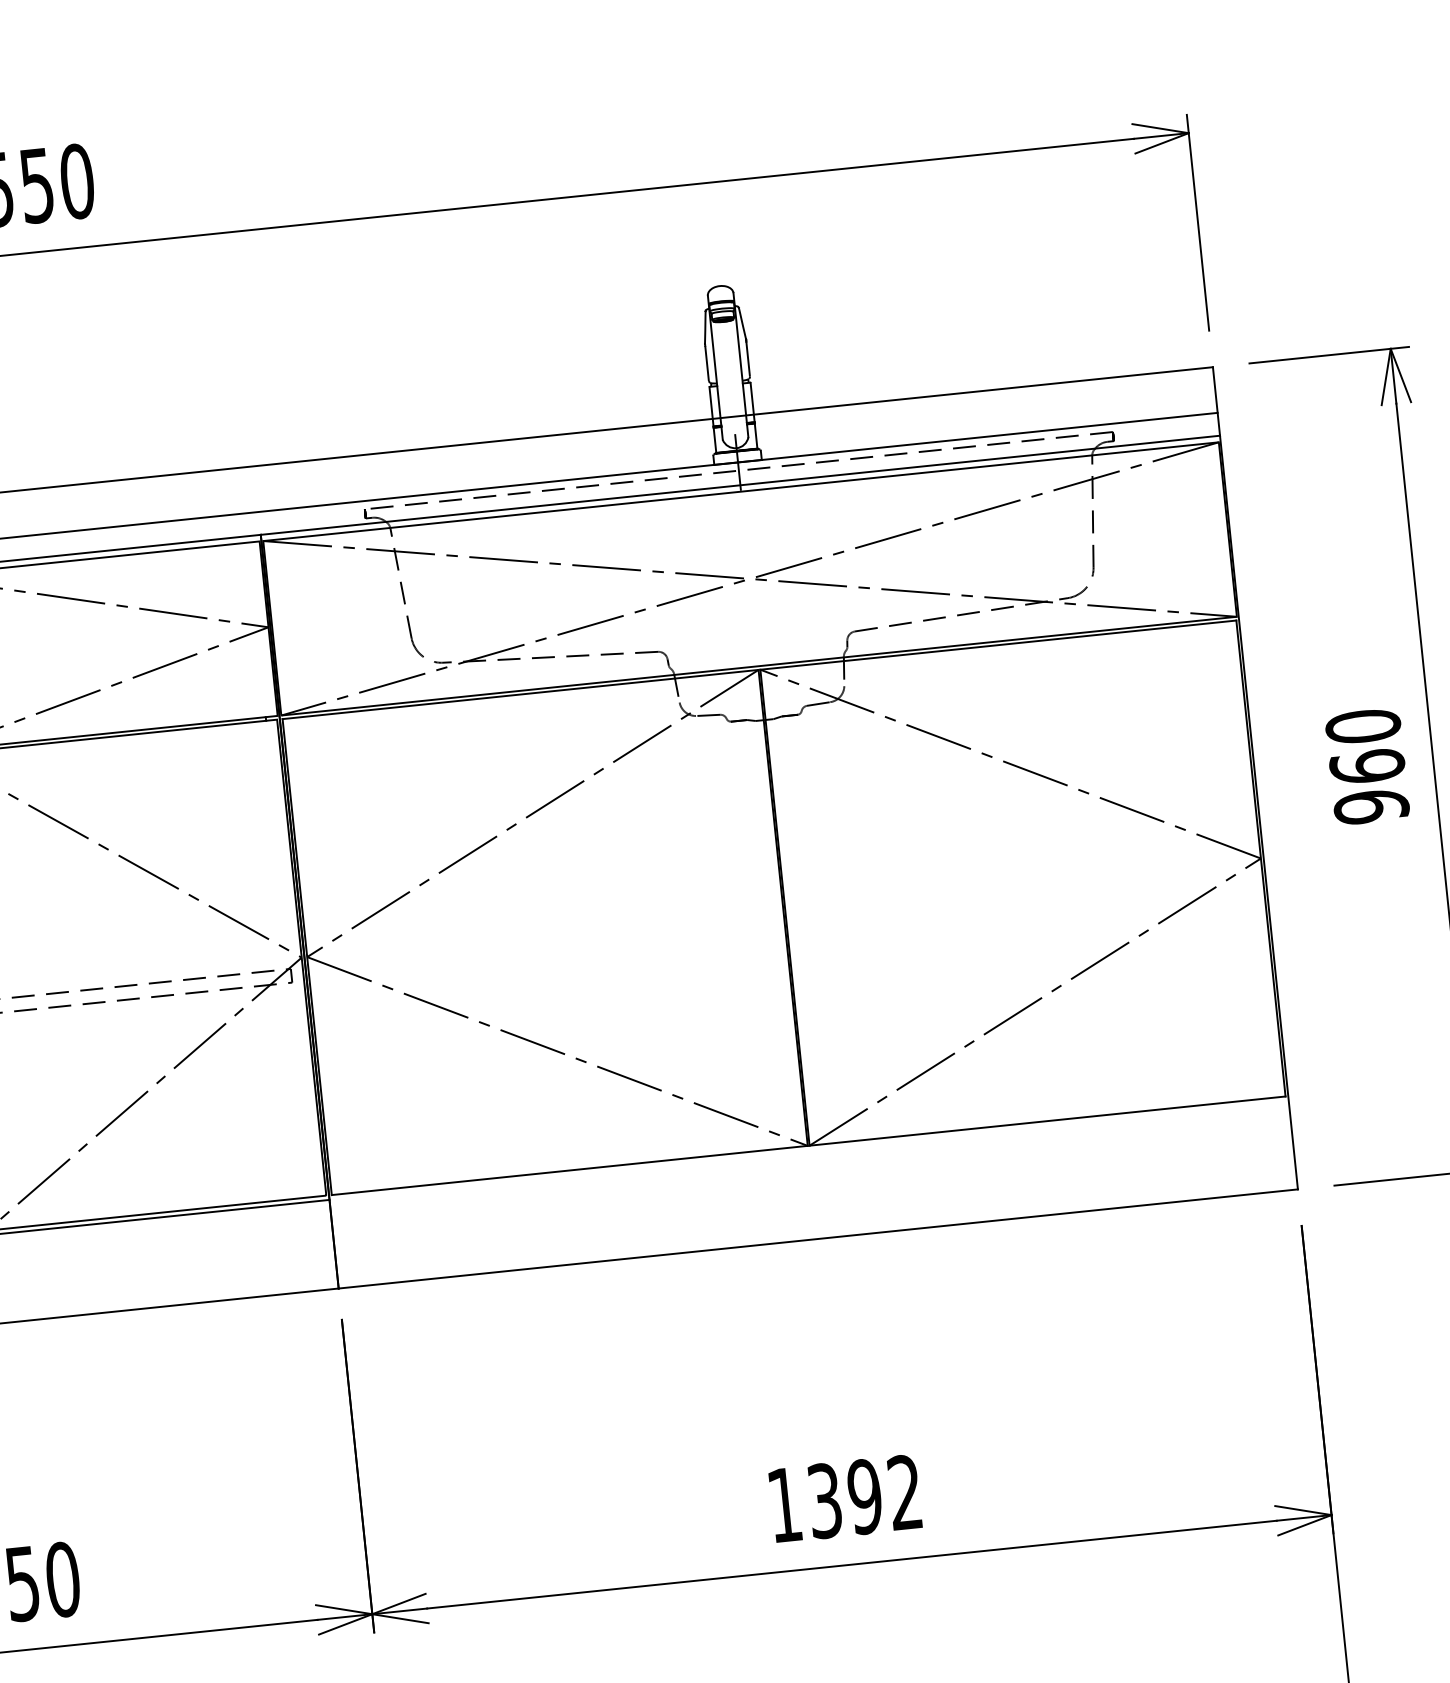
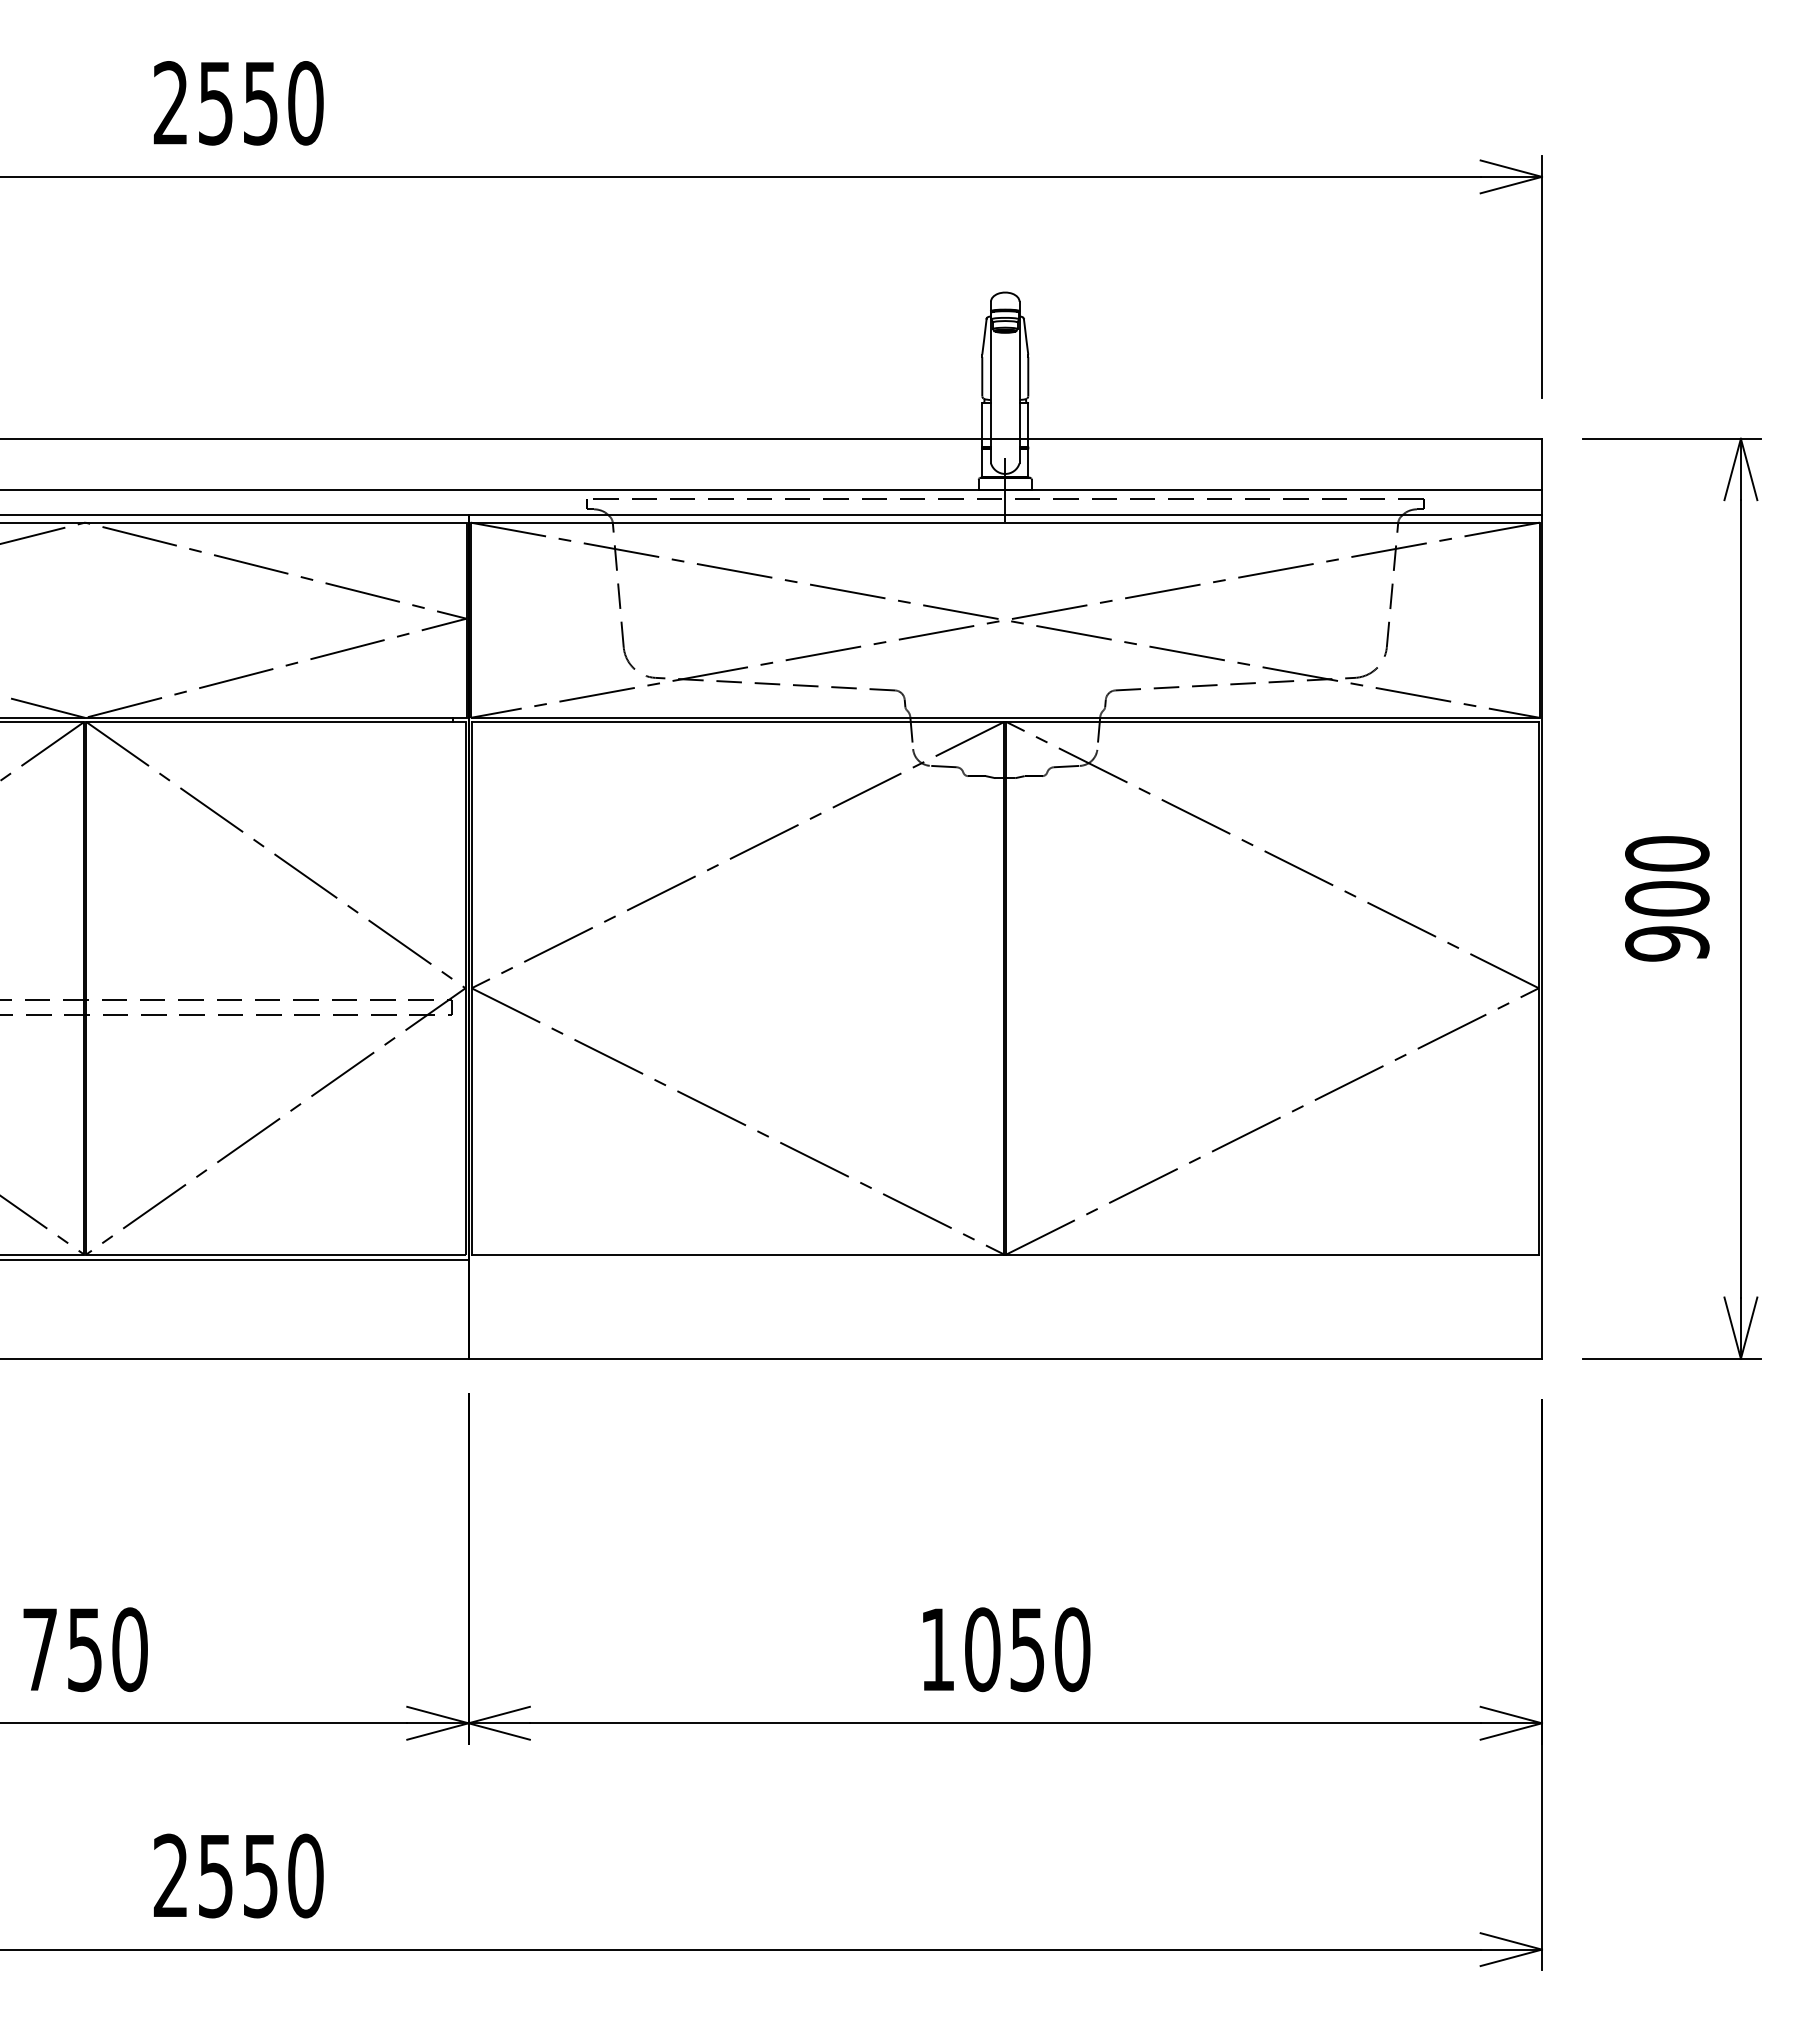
text: (1367, 766) -> (1667, 898), 960 -> 900
text: (864, 1496) -> (1027, 1649), 1392 -> 1050

